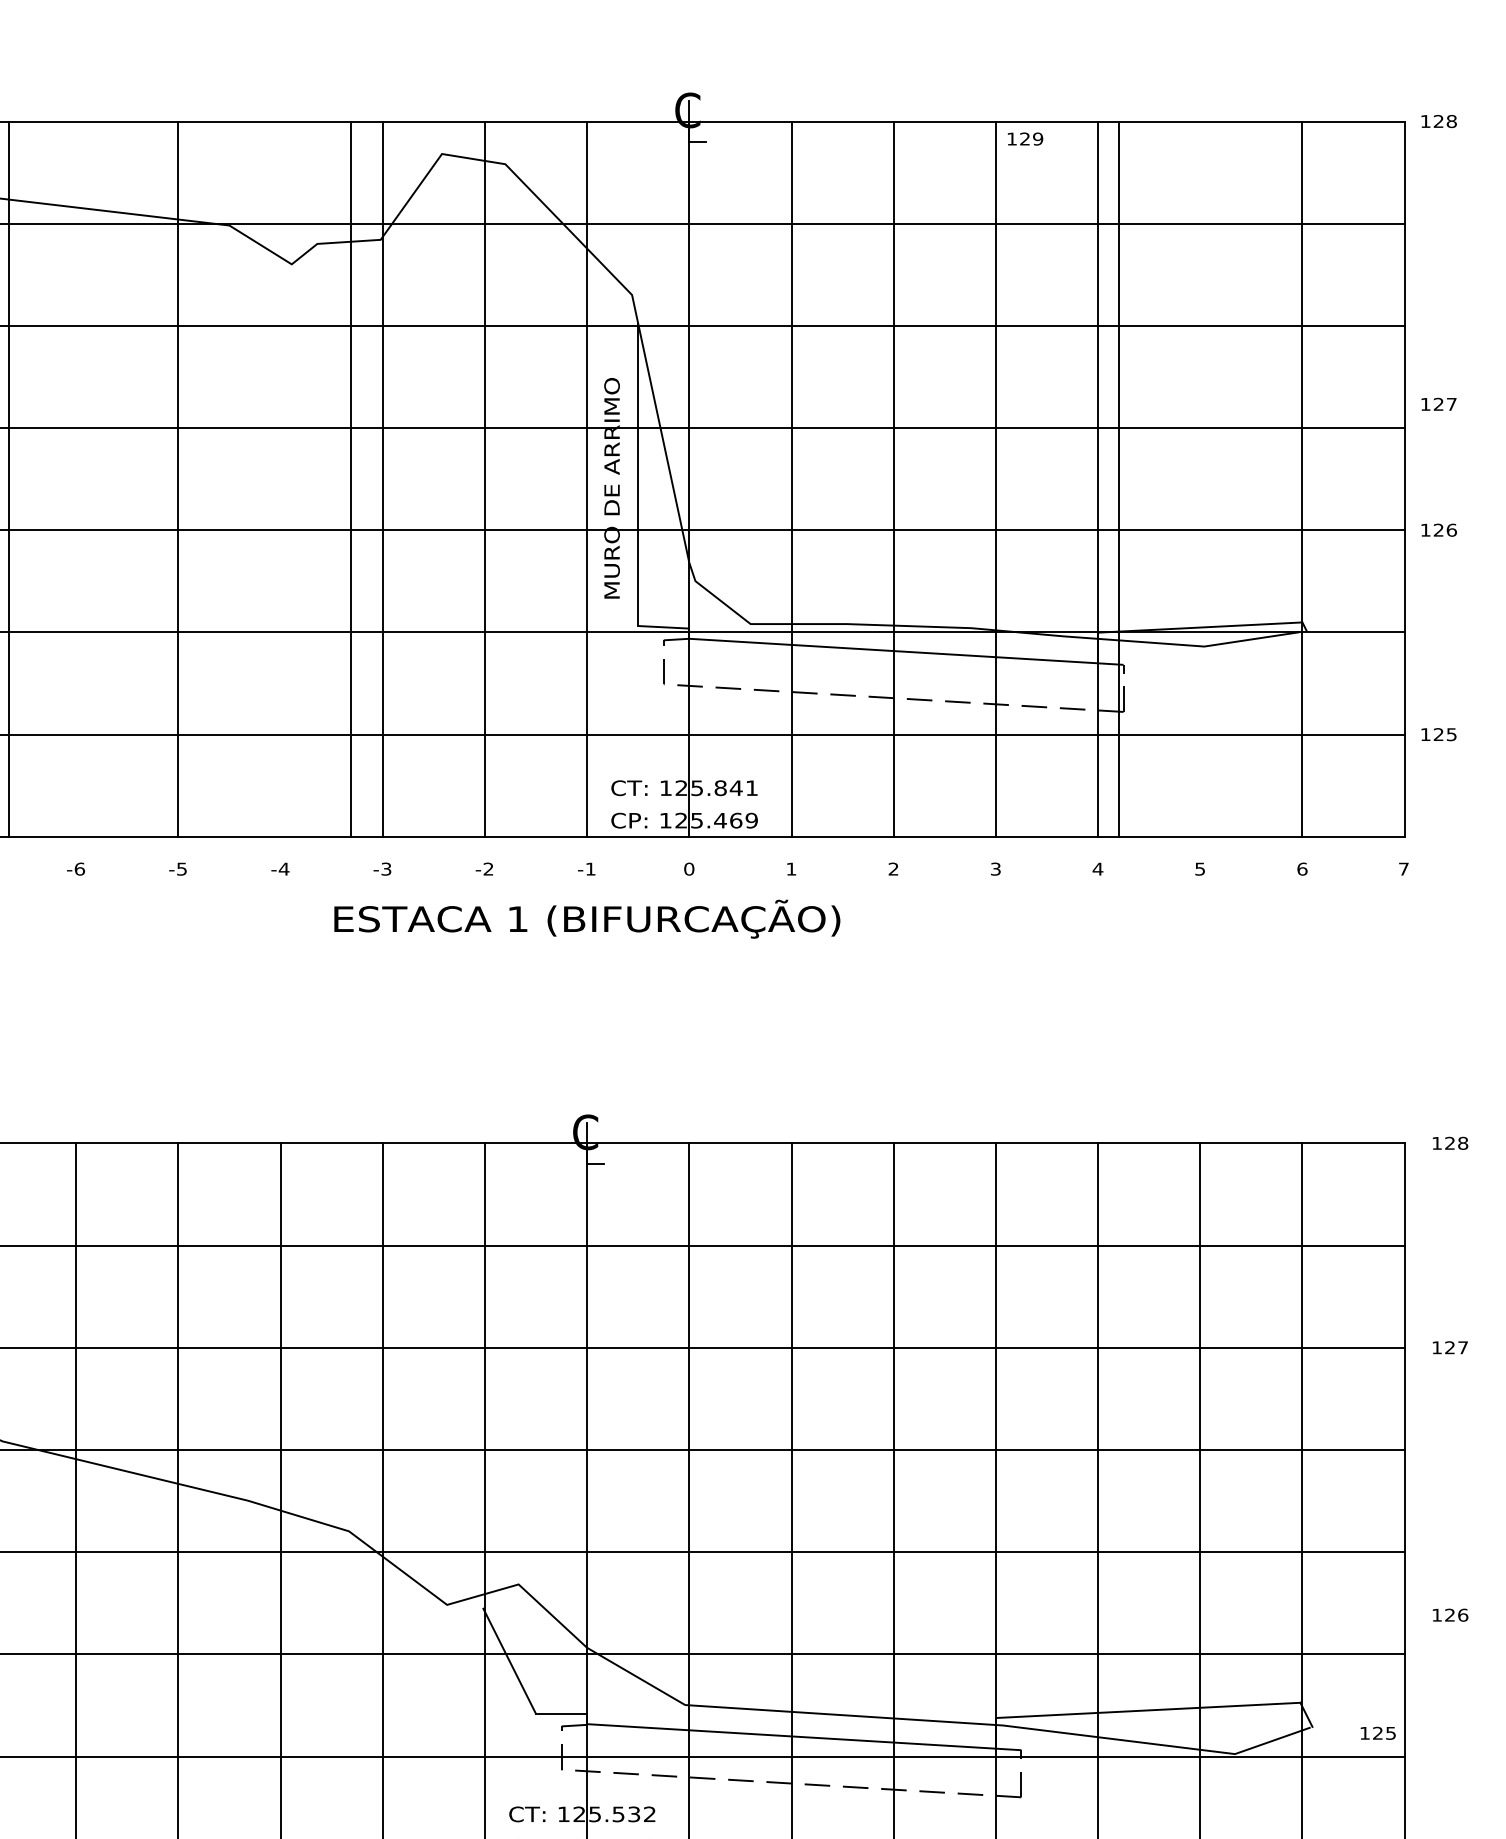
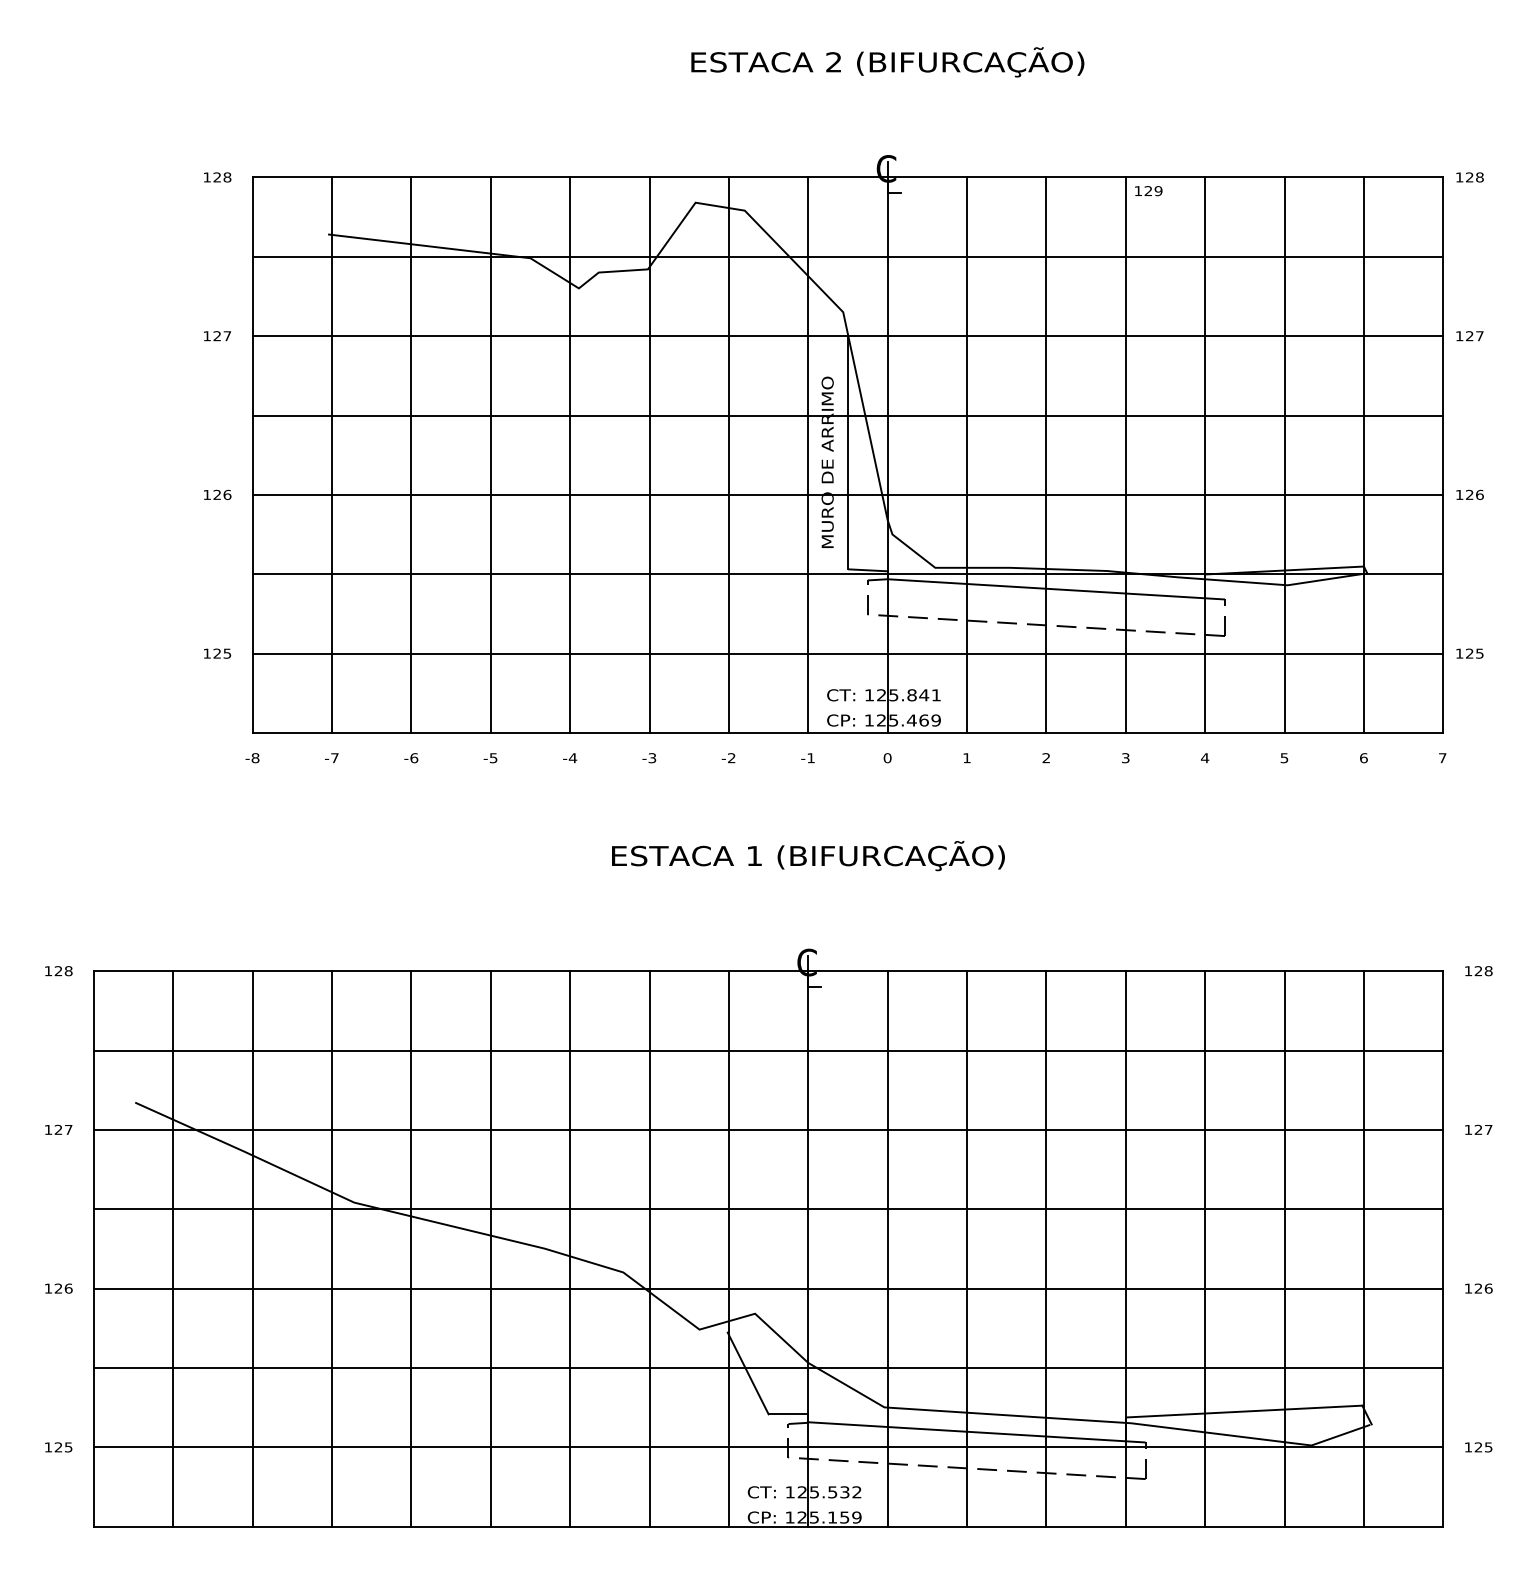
text: (1438, 404) -> (1469, 336), moved
line: (9, 479) -> (411, 455), moved
line: (351, 479) -> (570, 455), moved
line: (1119, 479) -> (1284, 455), moved
text: (587, 919) -> (808, 856), moved
text: (1450, 1615) -> (1478, 1288), moved
text: (1377, 1733) -> (1478, 1447), moved

